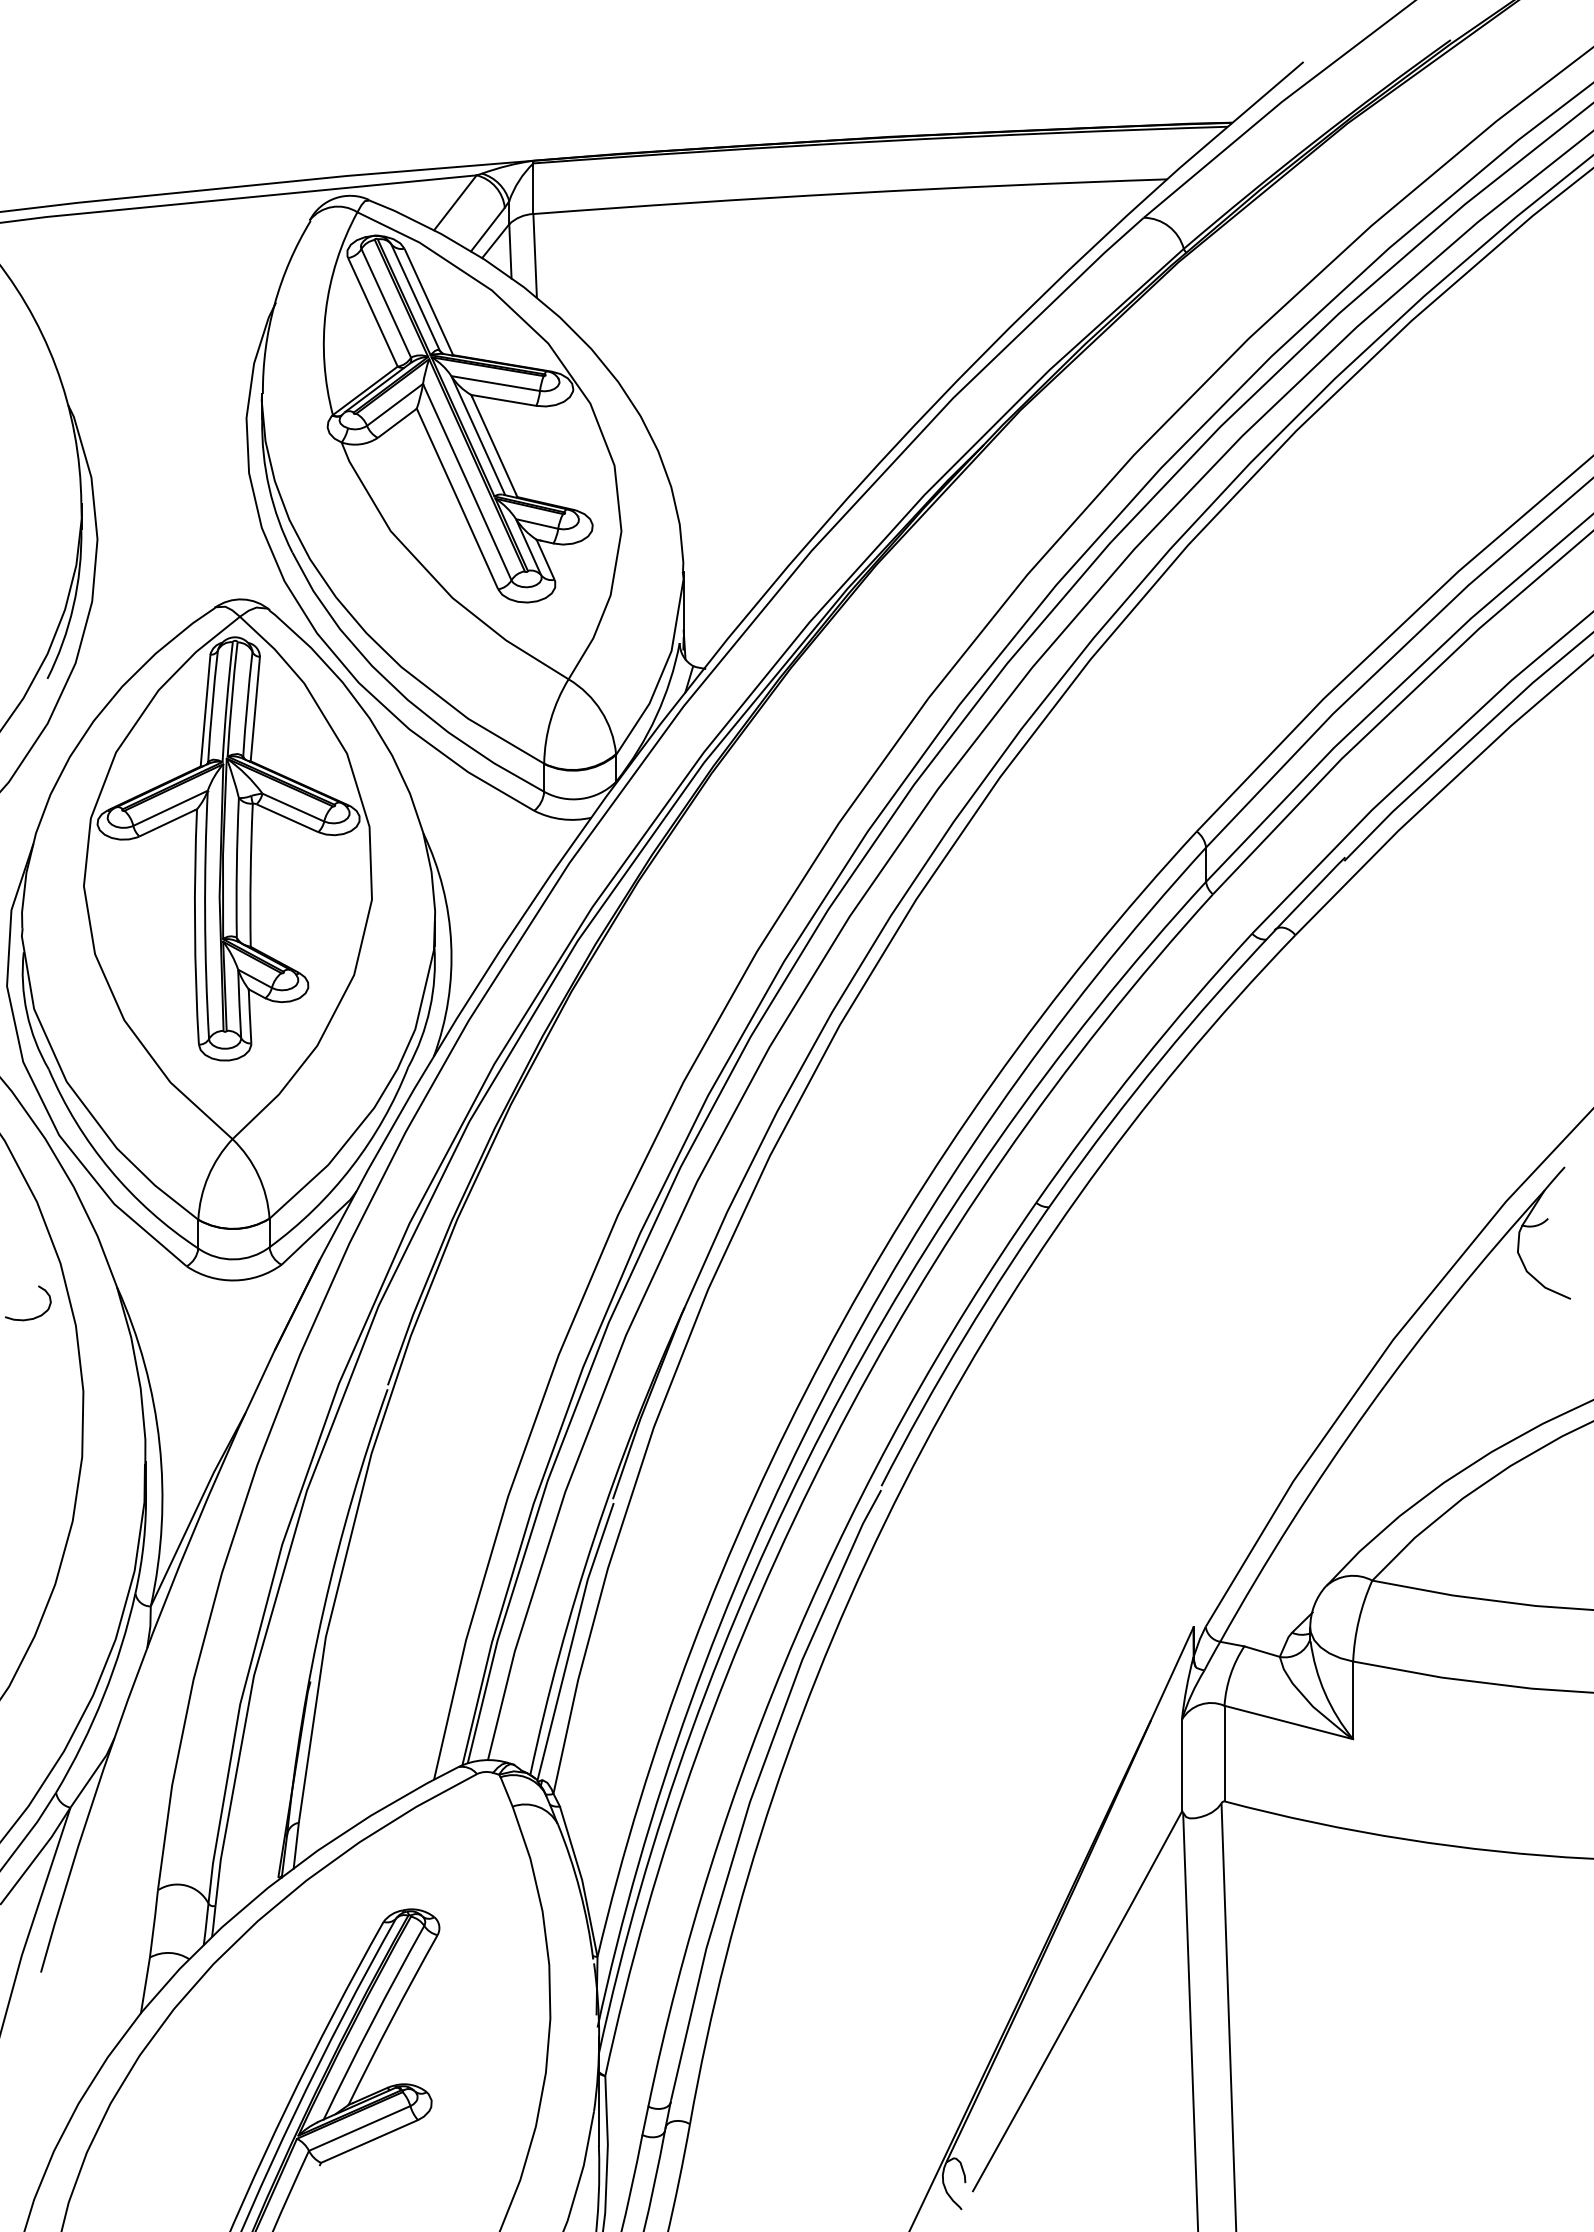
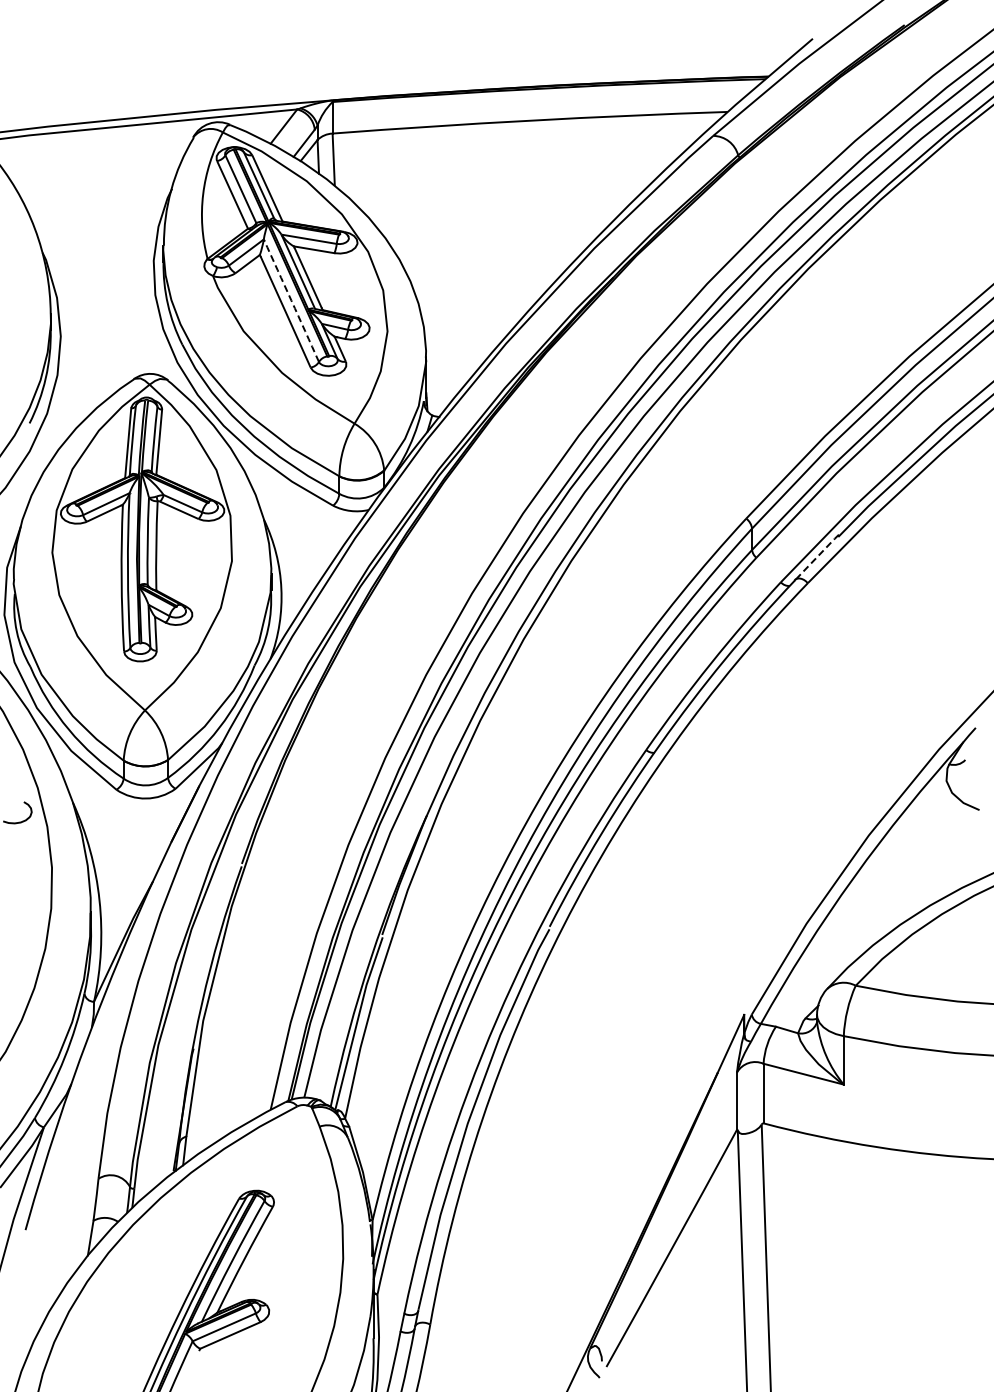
arc: (467, 481) -> (291, 300), solid -> dashed
line: (1310, 893) -> (817, 557), solid -> dashed

